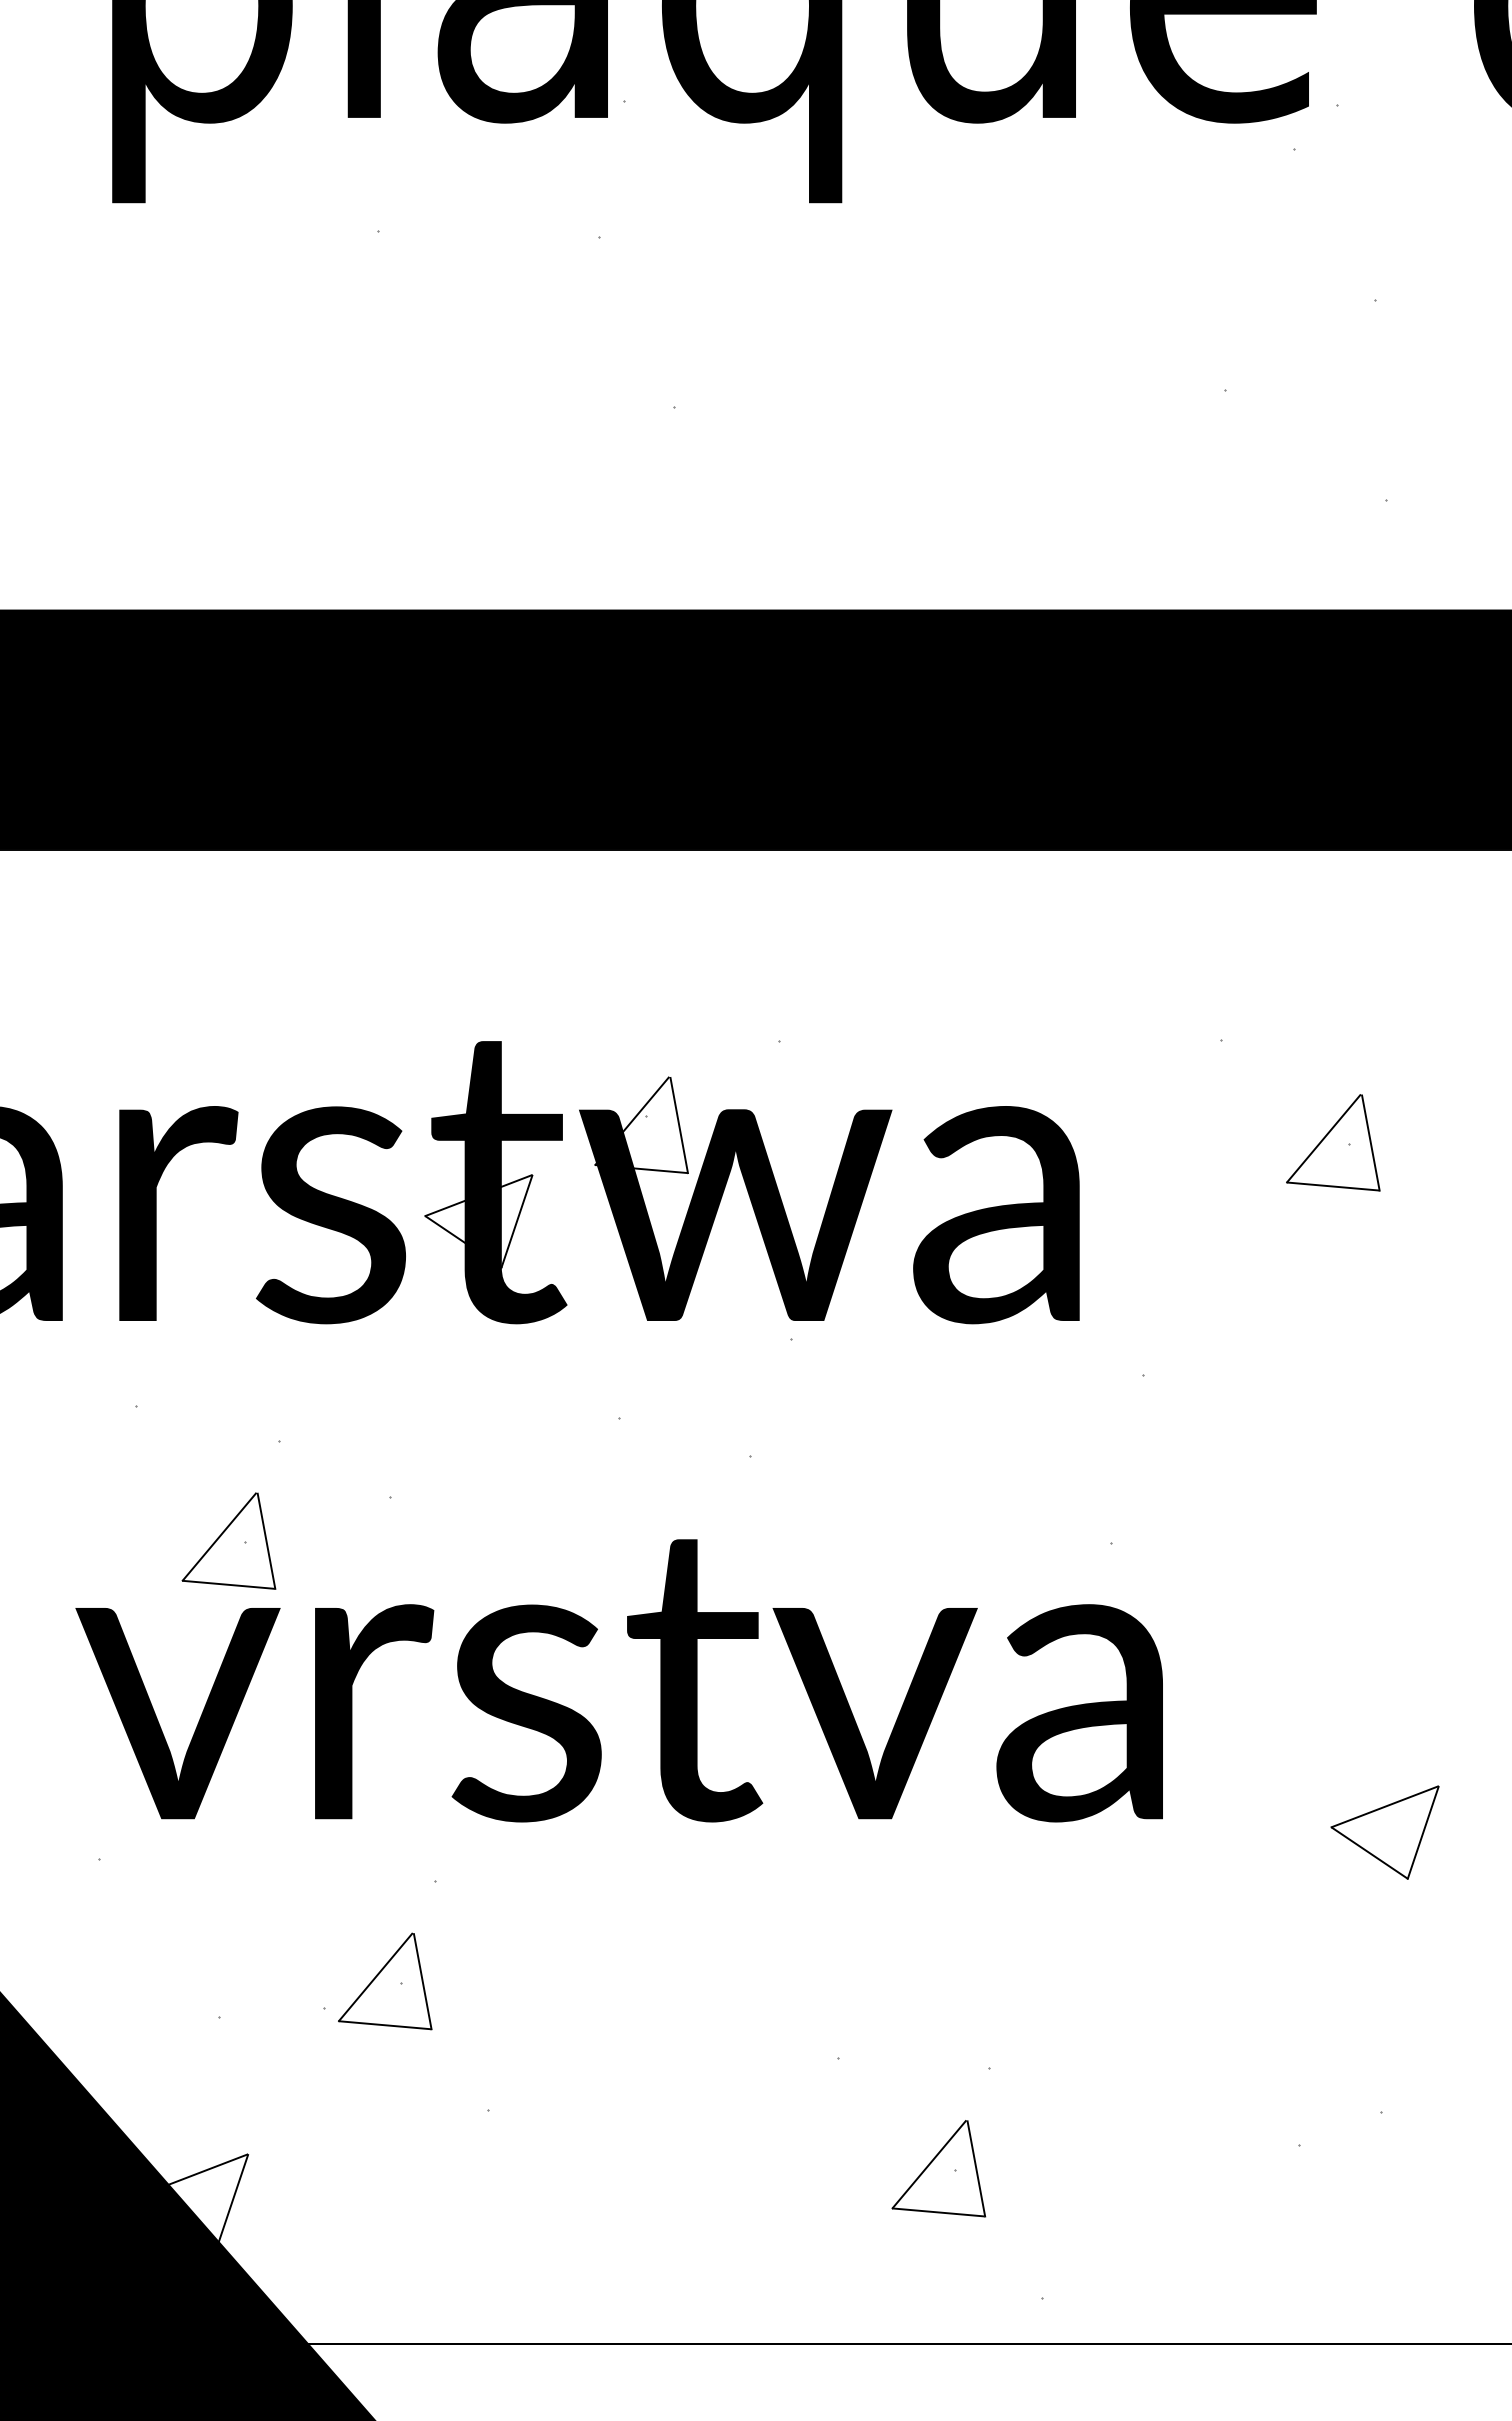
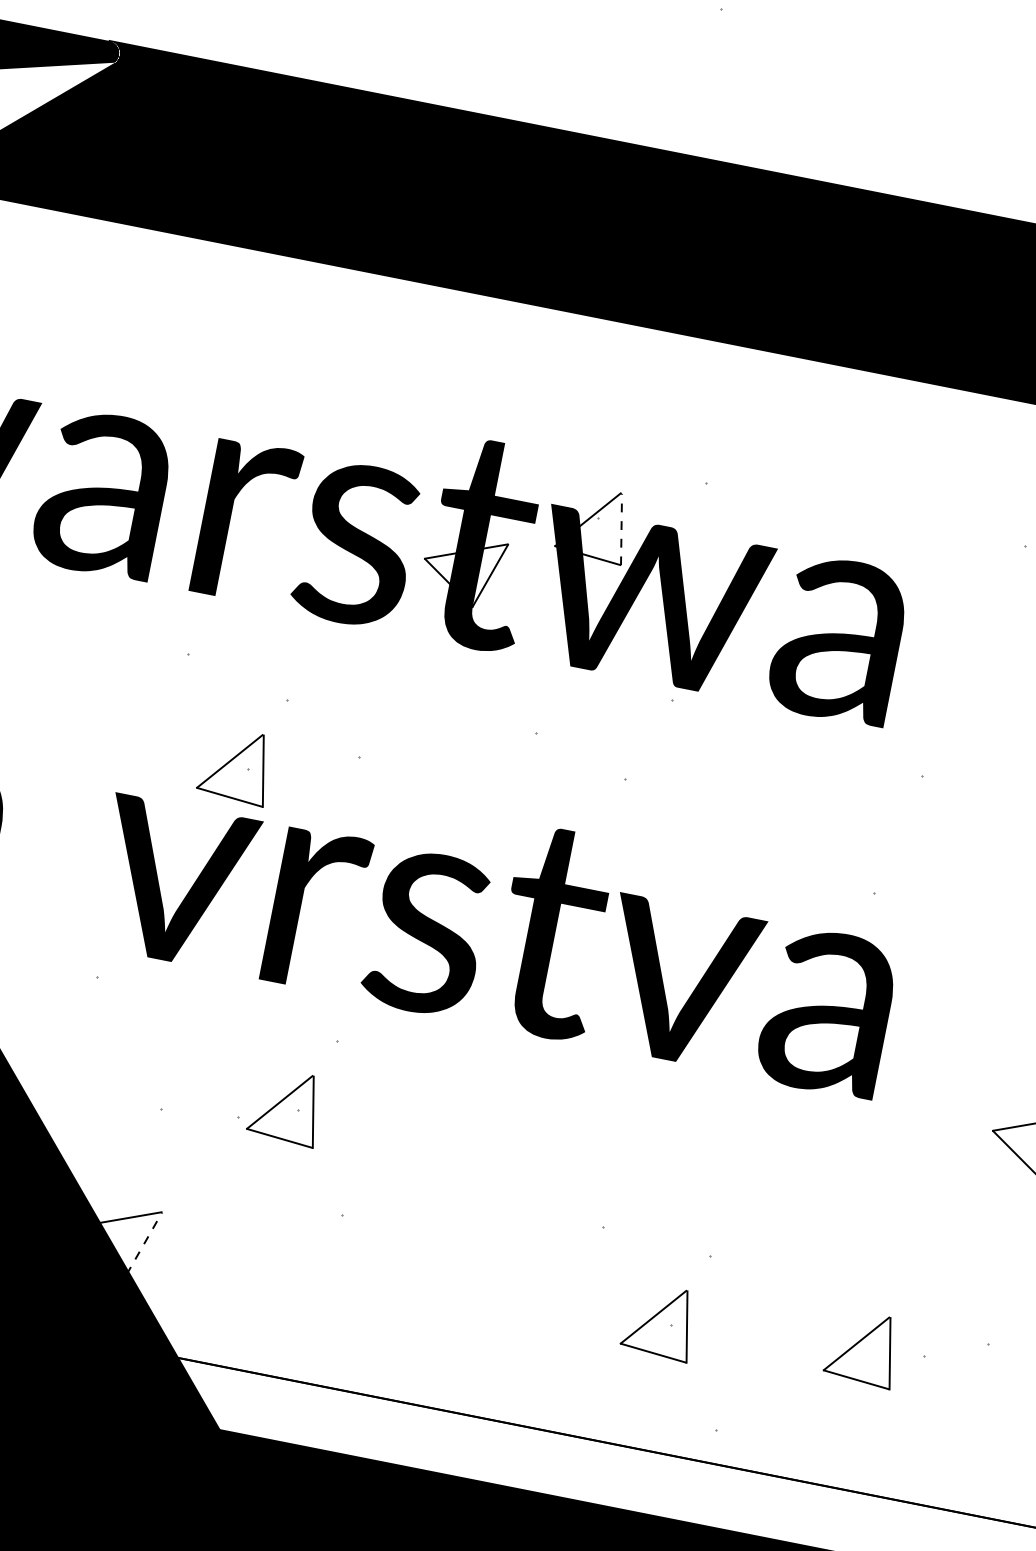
line: (679, 1125) -> (621, 529), solid -> dashed
part: (1215, 2150) -> (862, 1348), added
line: (232, 2200) -> (144, 1243), solid -> dashed

